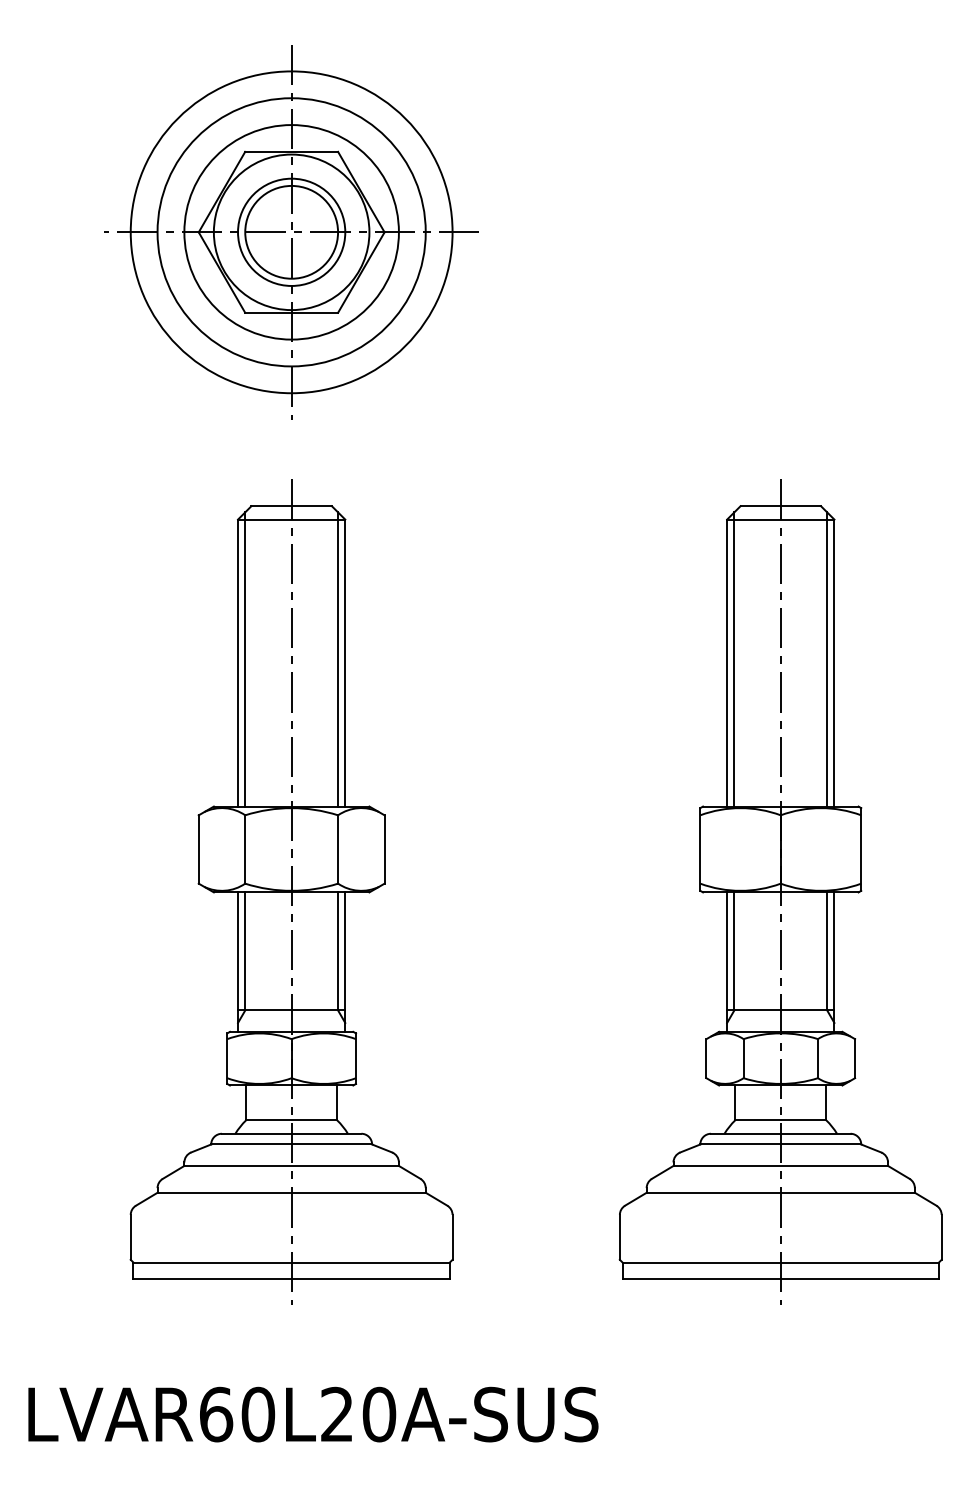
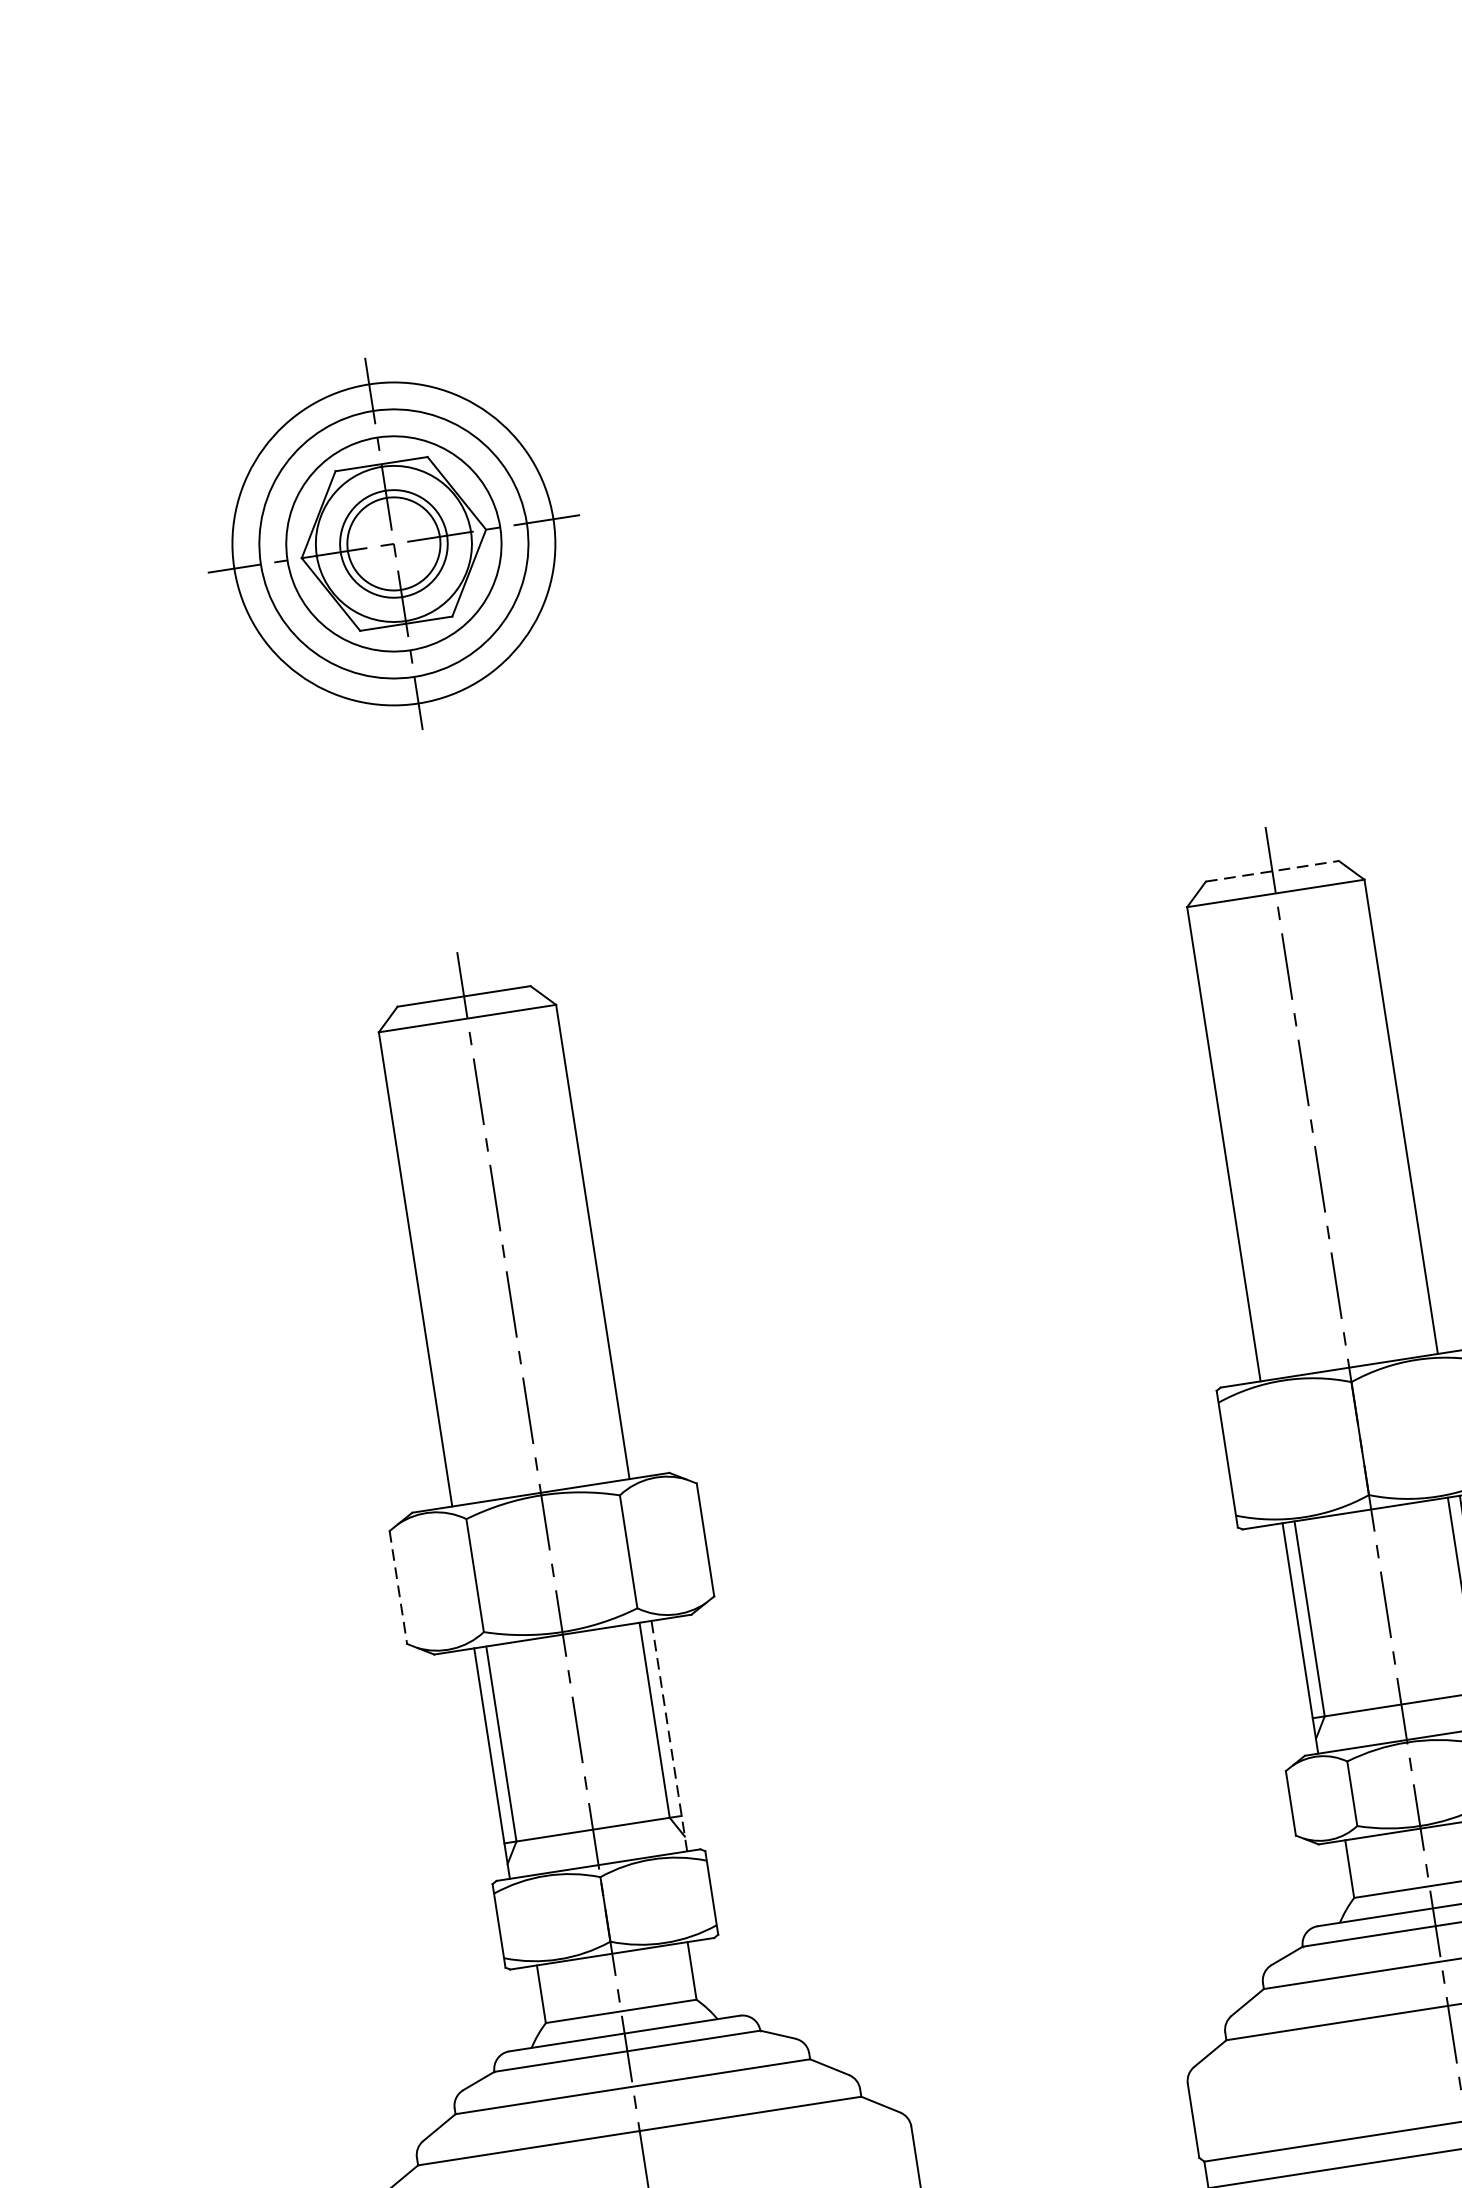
part: (291, 232) -> (393, 544), size x0.6
line: (781, 506) -> (1273, 871), solid -> dashed
line: (245, 659) -> (427, 1261), removed
line: (338, 659) -> (580, 1237), removed
line: (734, 659) -> (1235, 1136), removed
line: (827, 659) -> (1388, 1112), removed
line: (198, 849) -> (397, 1587), solid -> dashed
line: (345, 962) -> (669, 1736), solid -> dashed

